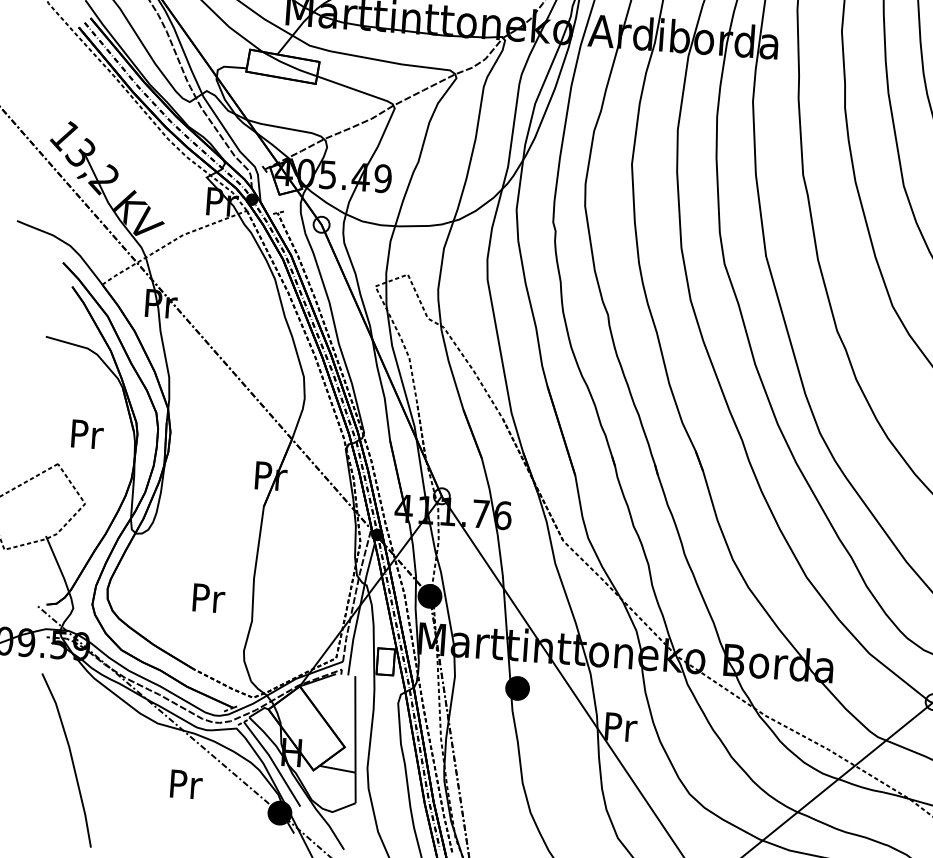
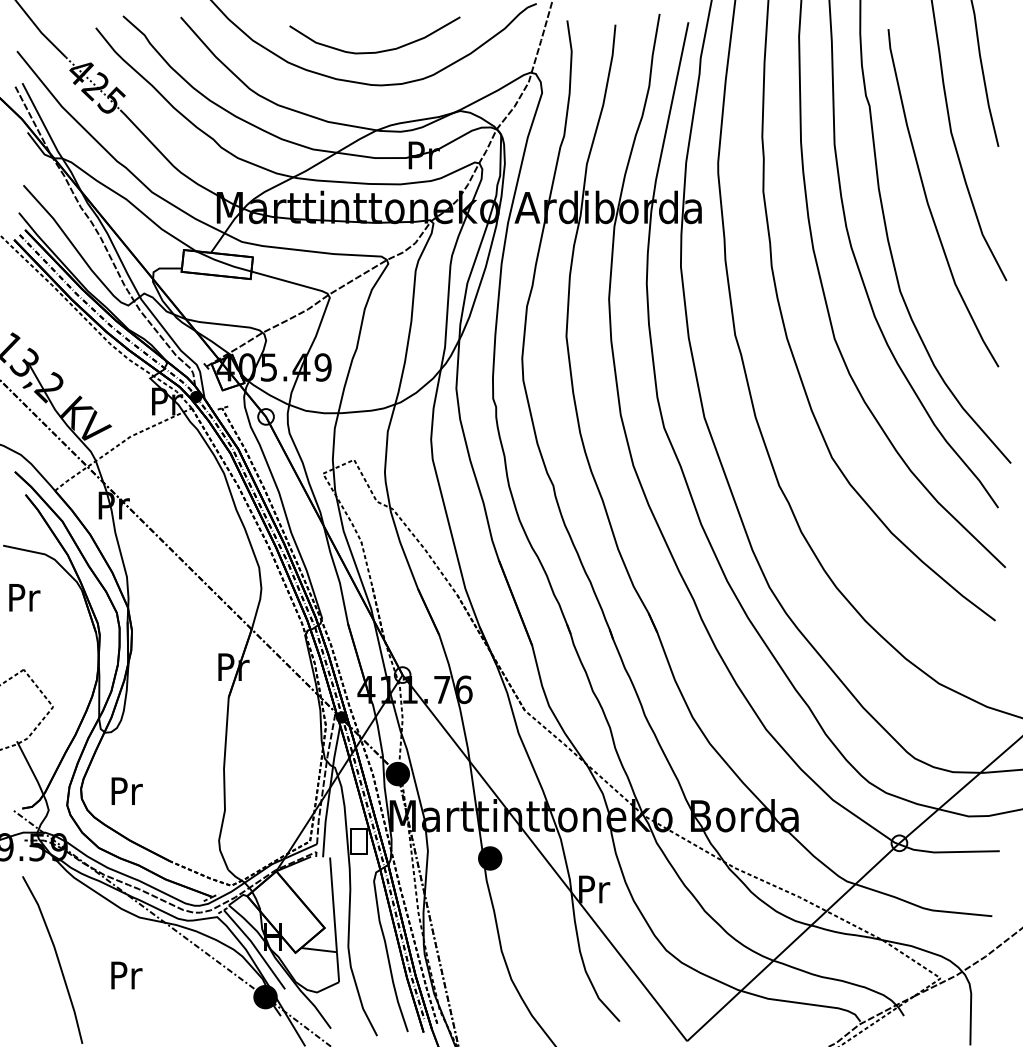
text: (87, 434) -> (24, 597), moved
text: (208, 597) -> (126, 790), moved
text: (186, 784) -> (126, 975), moved

